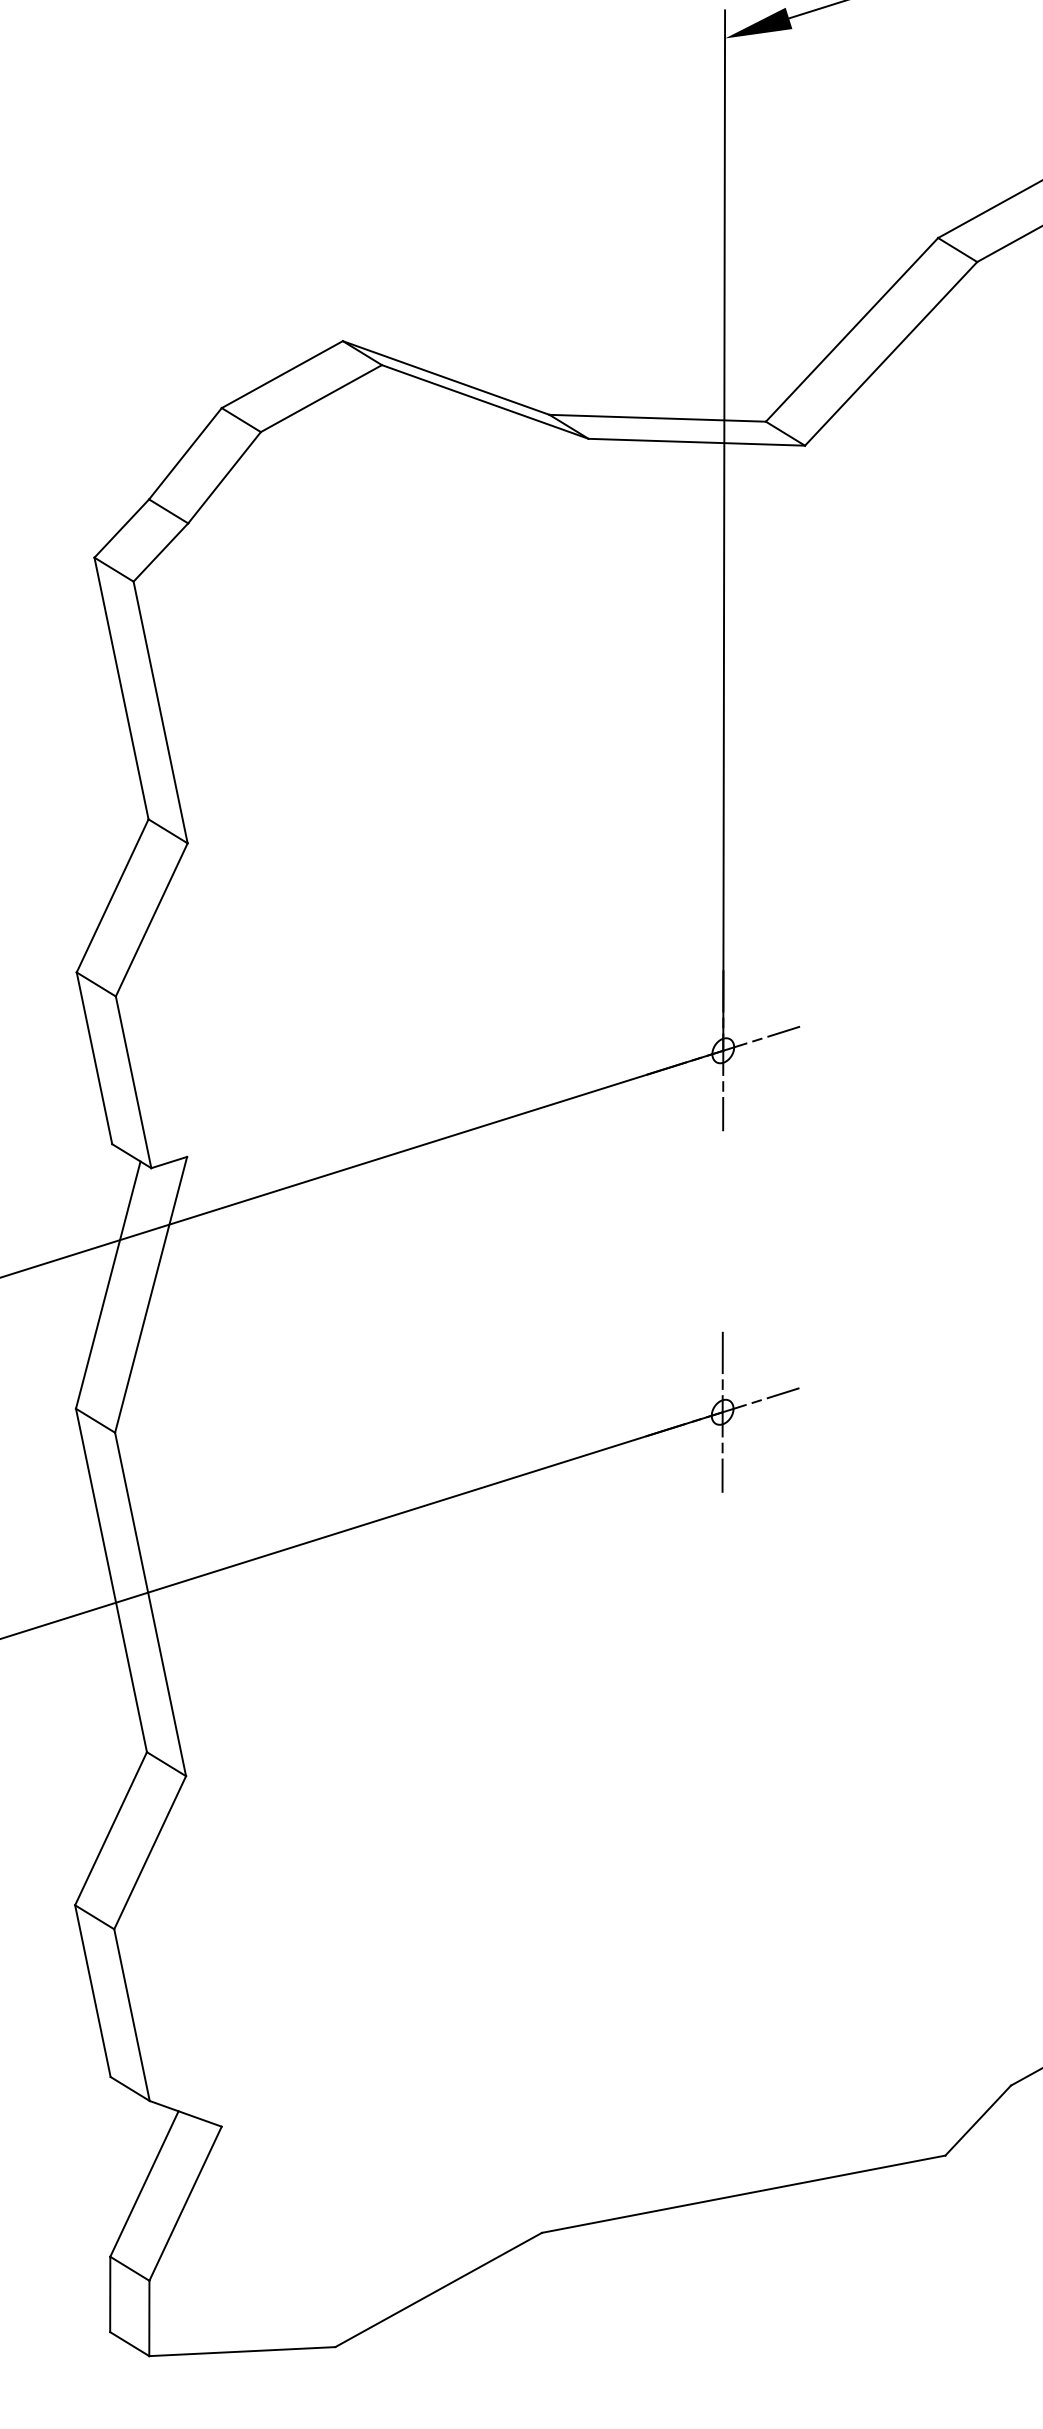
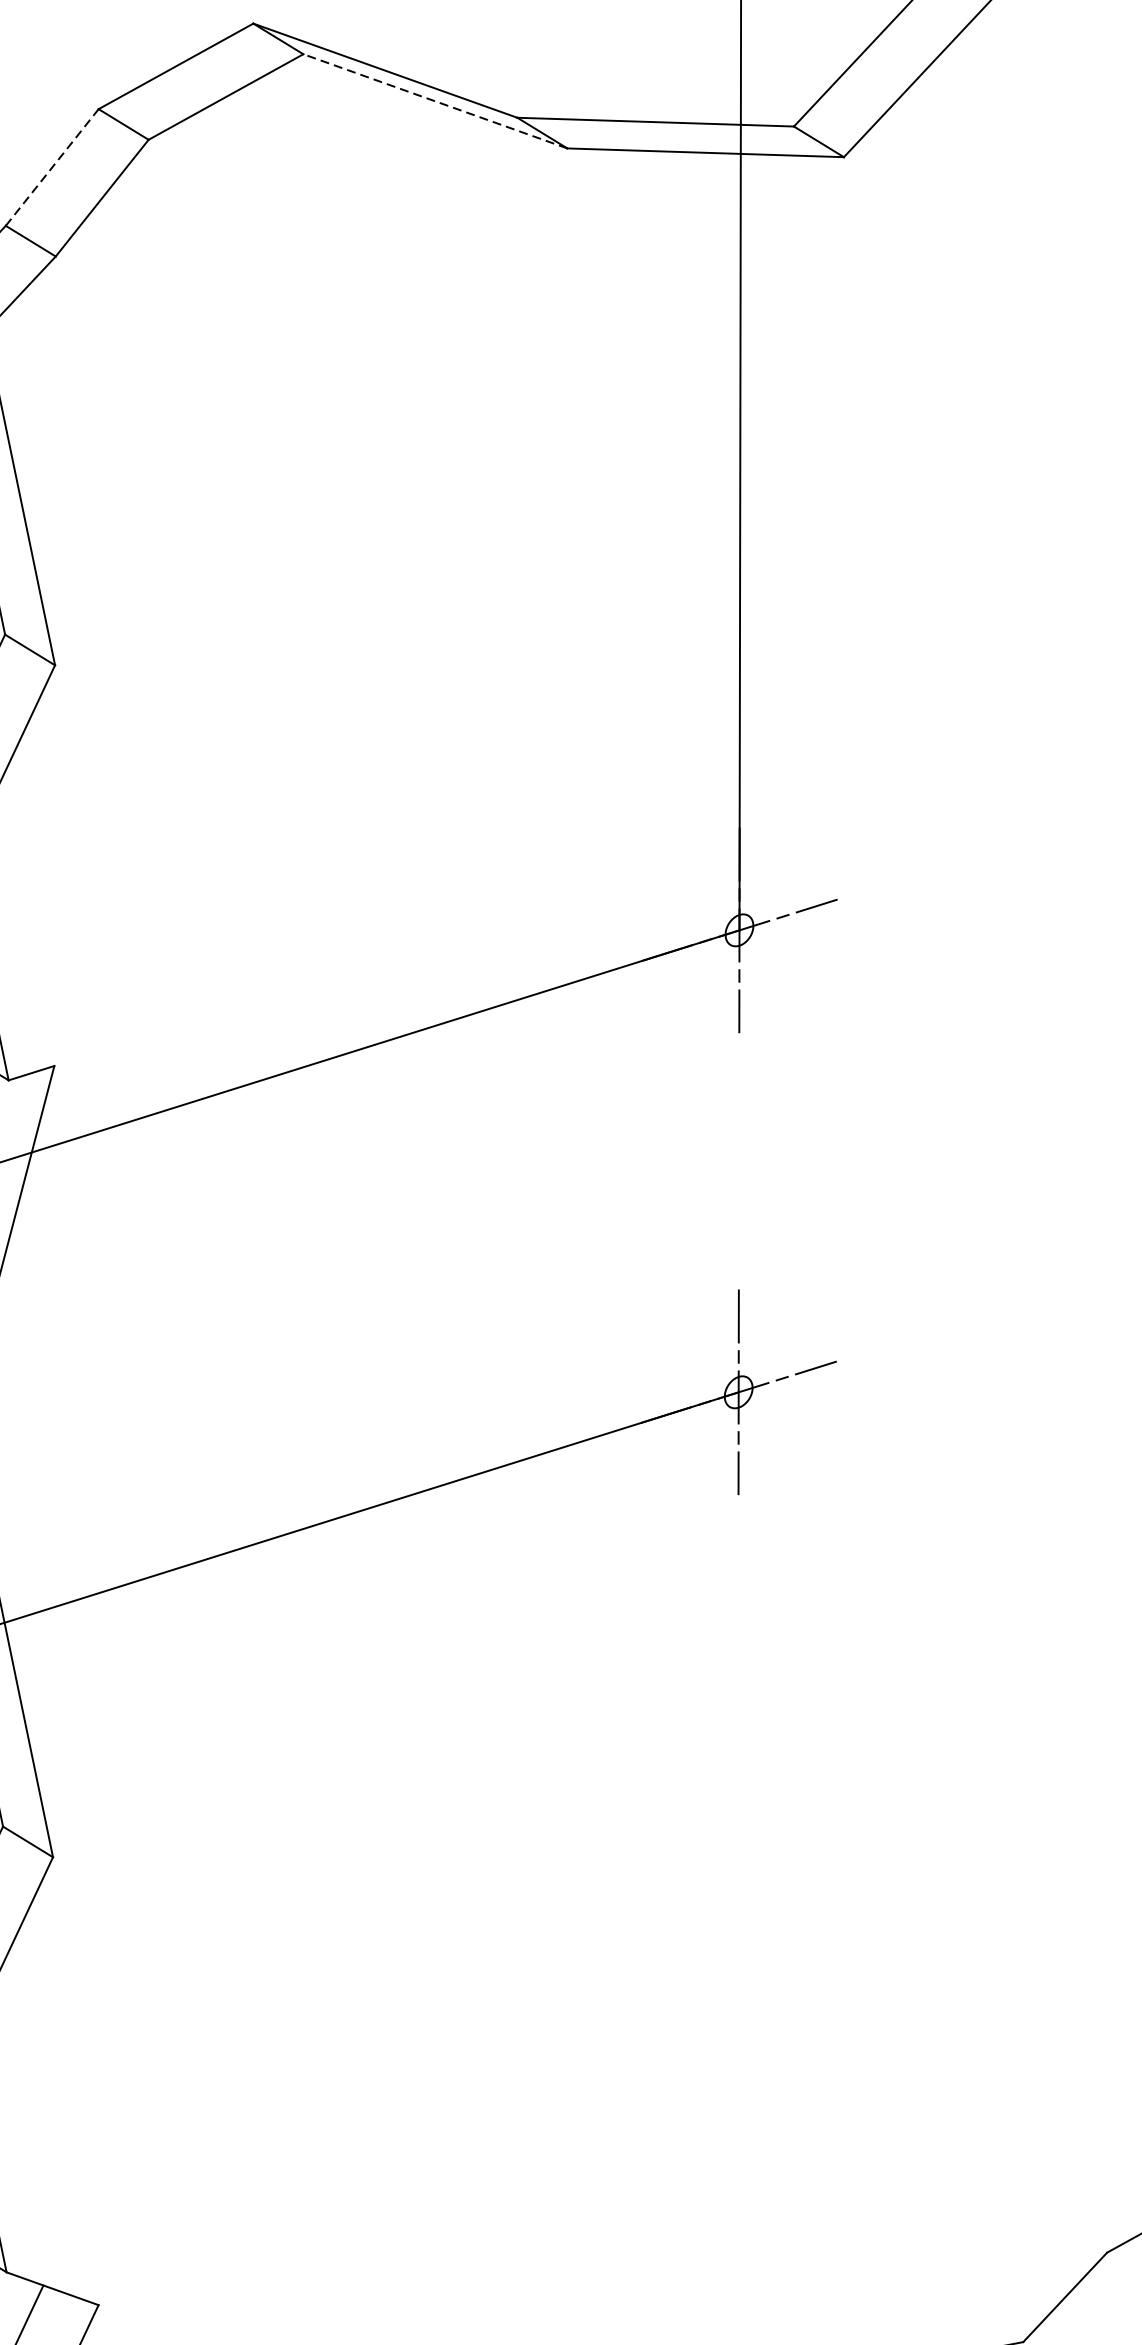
line: (485, 401) -> (435, 100), solid -> dashed
line: (185, 453) -> (52, 167), solid -> dashed

